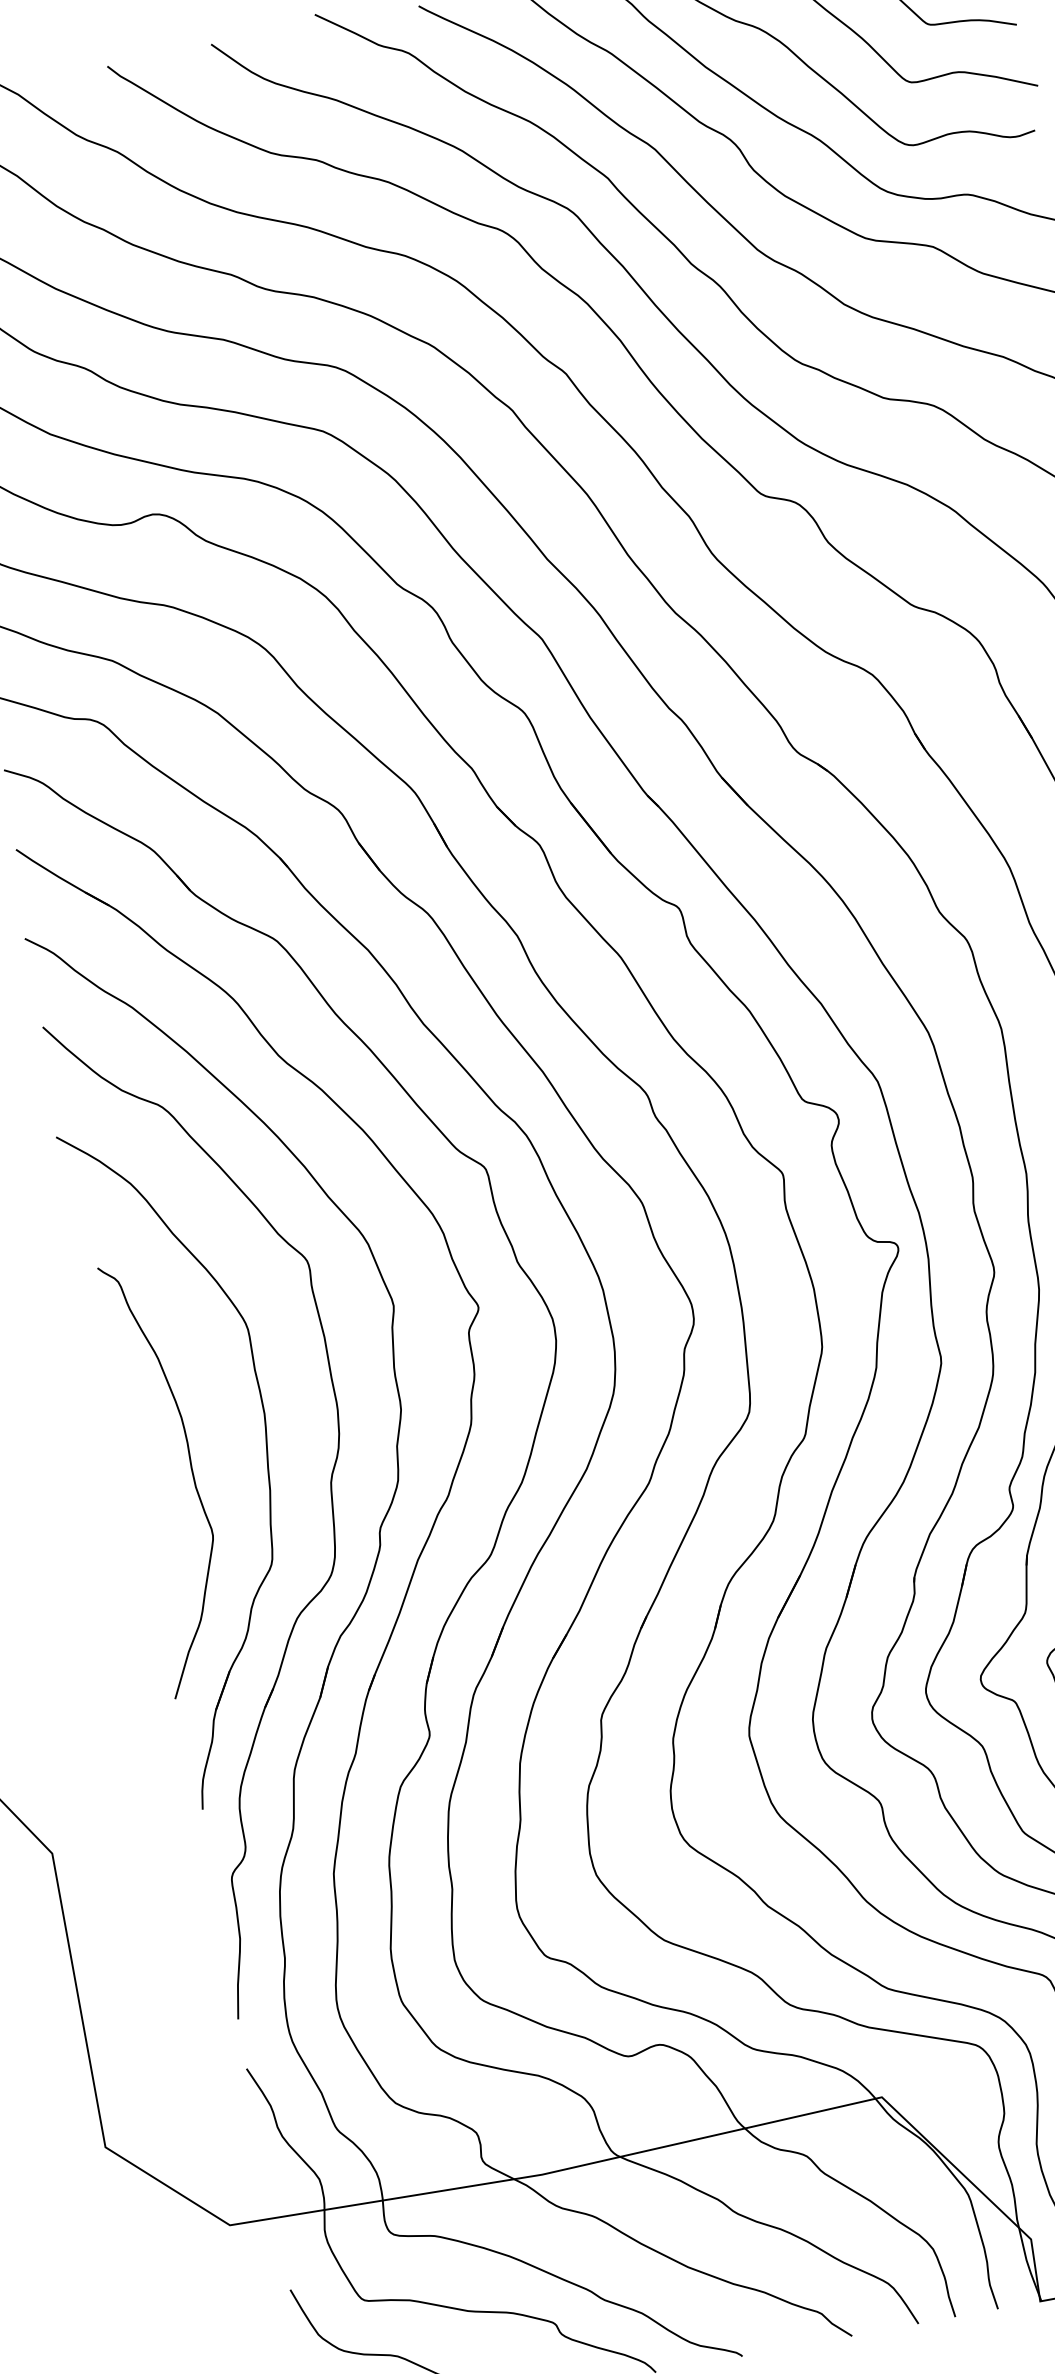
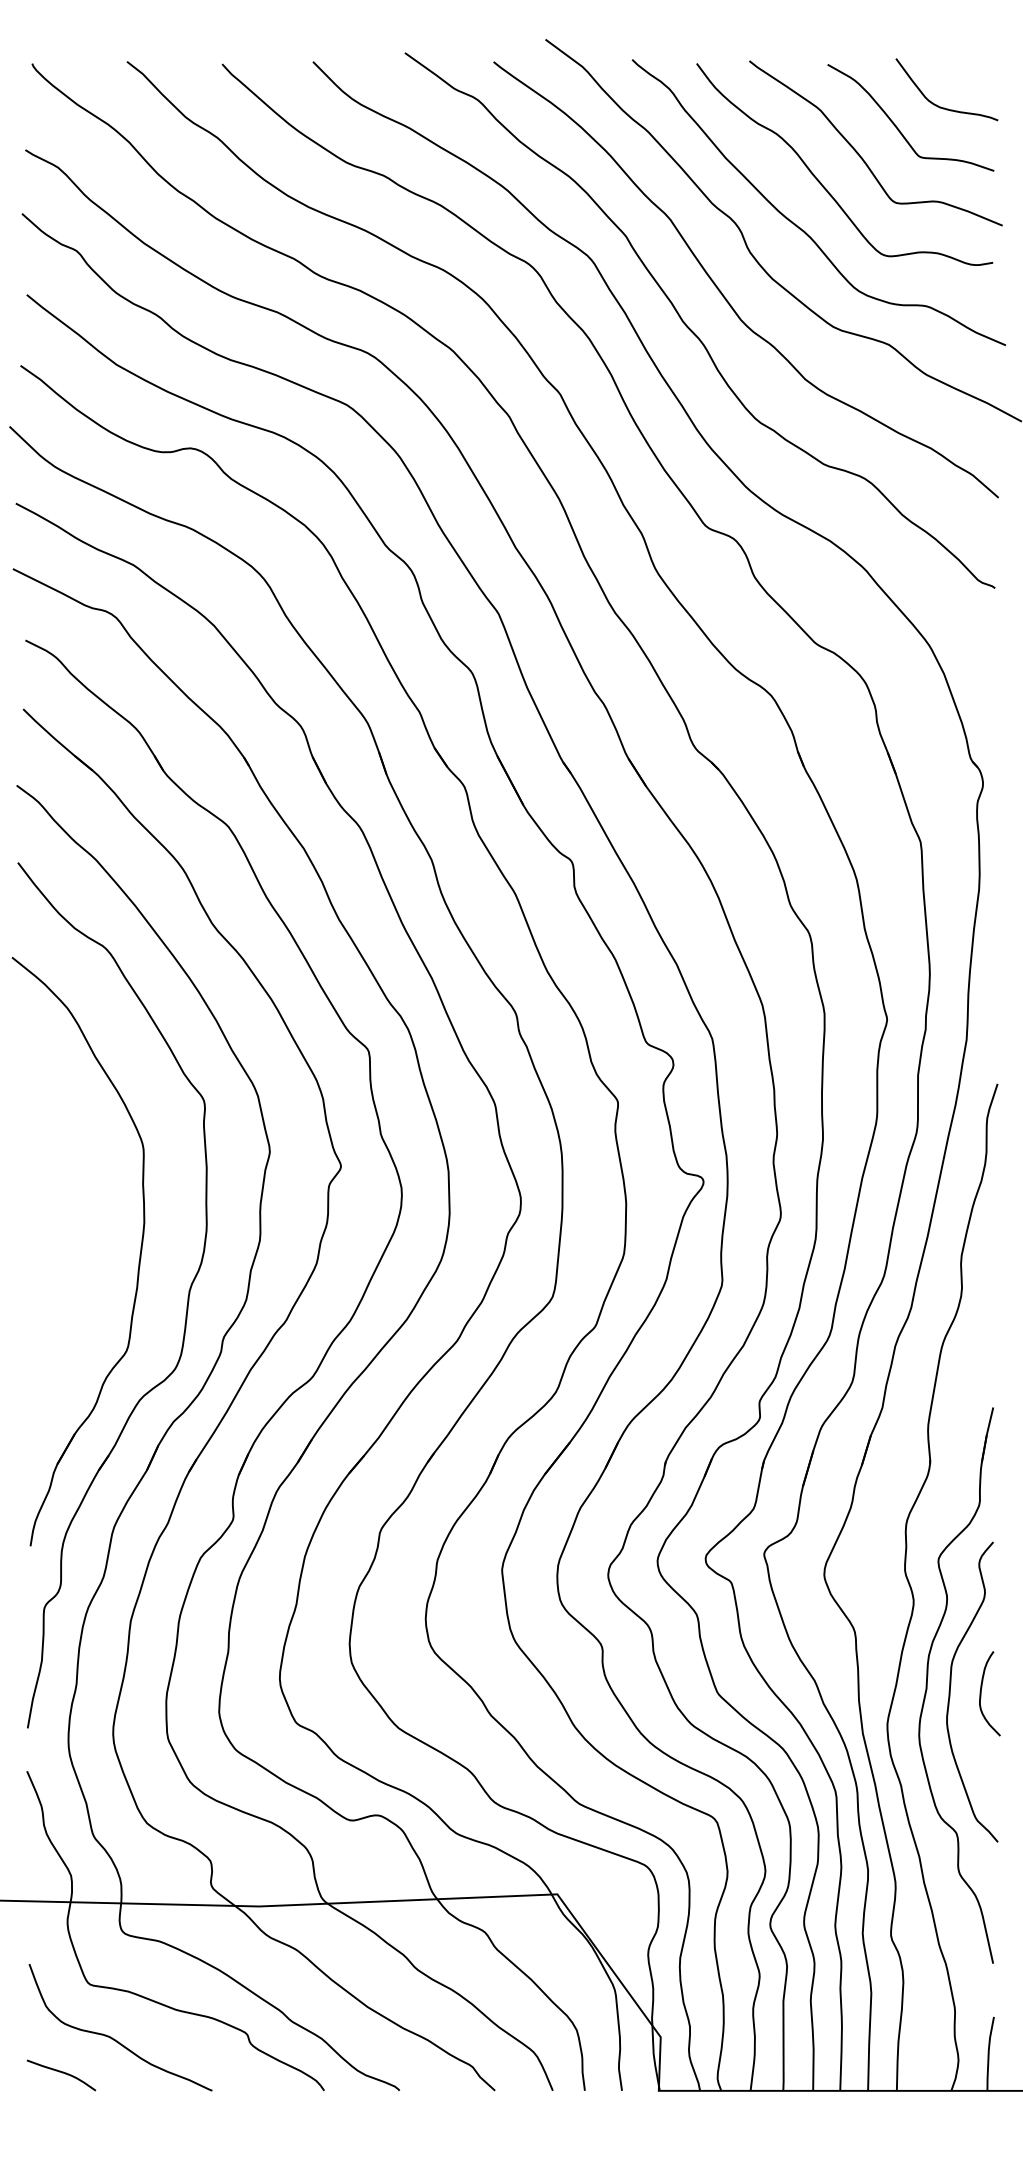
curve: (191, 1473) -> (73, 1261), removed

